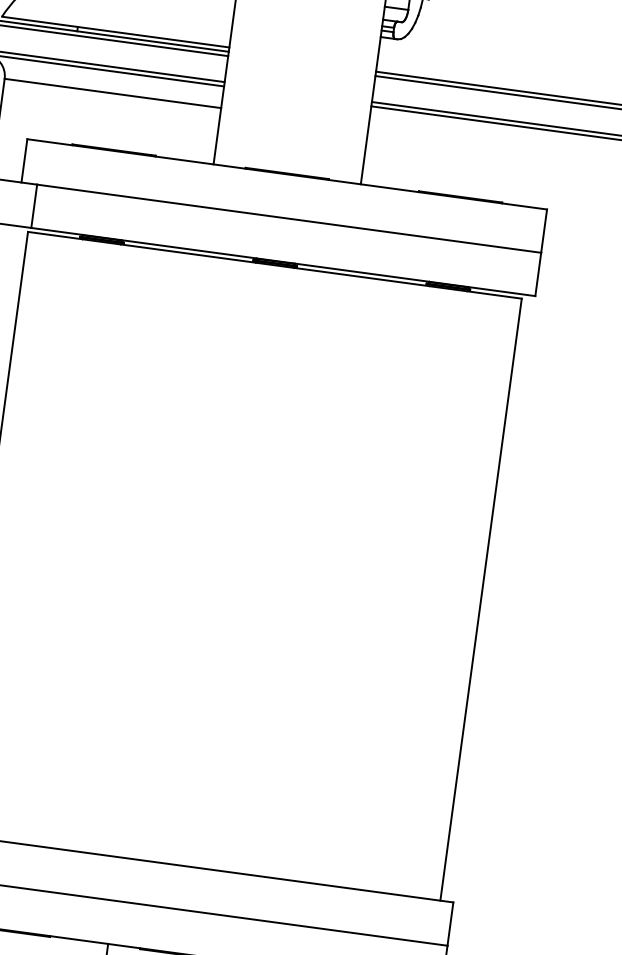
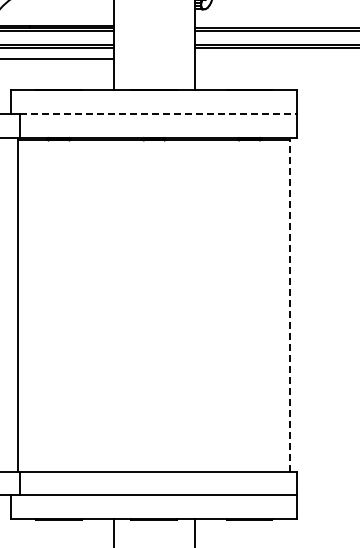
line: (289, 219) -> (158, 114), solid -> dashed
line: (482, 598) -> (290, 305), solid -> dashed

